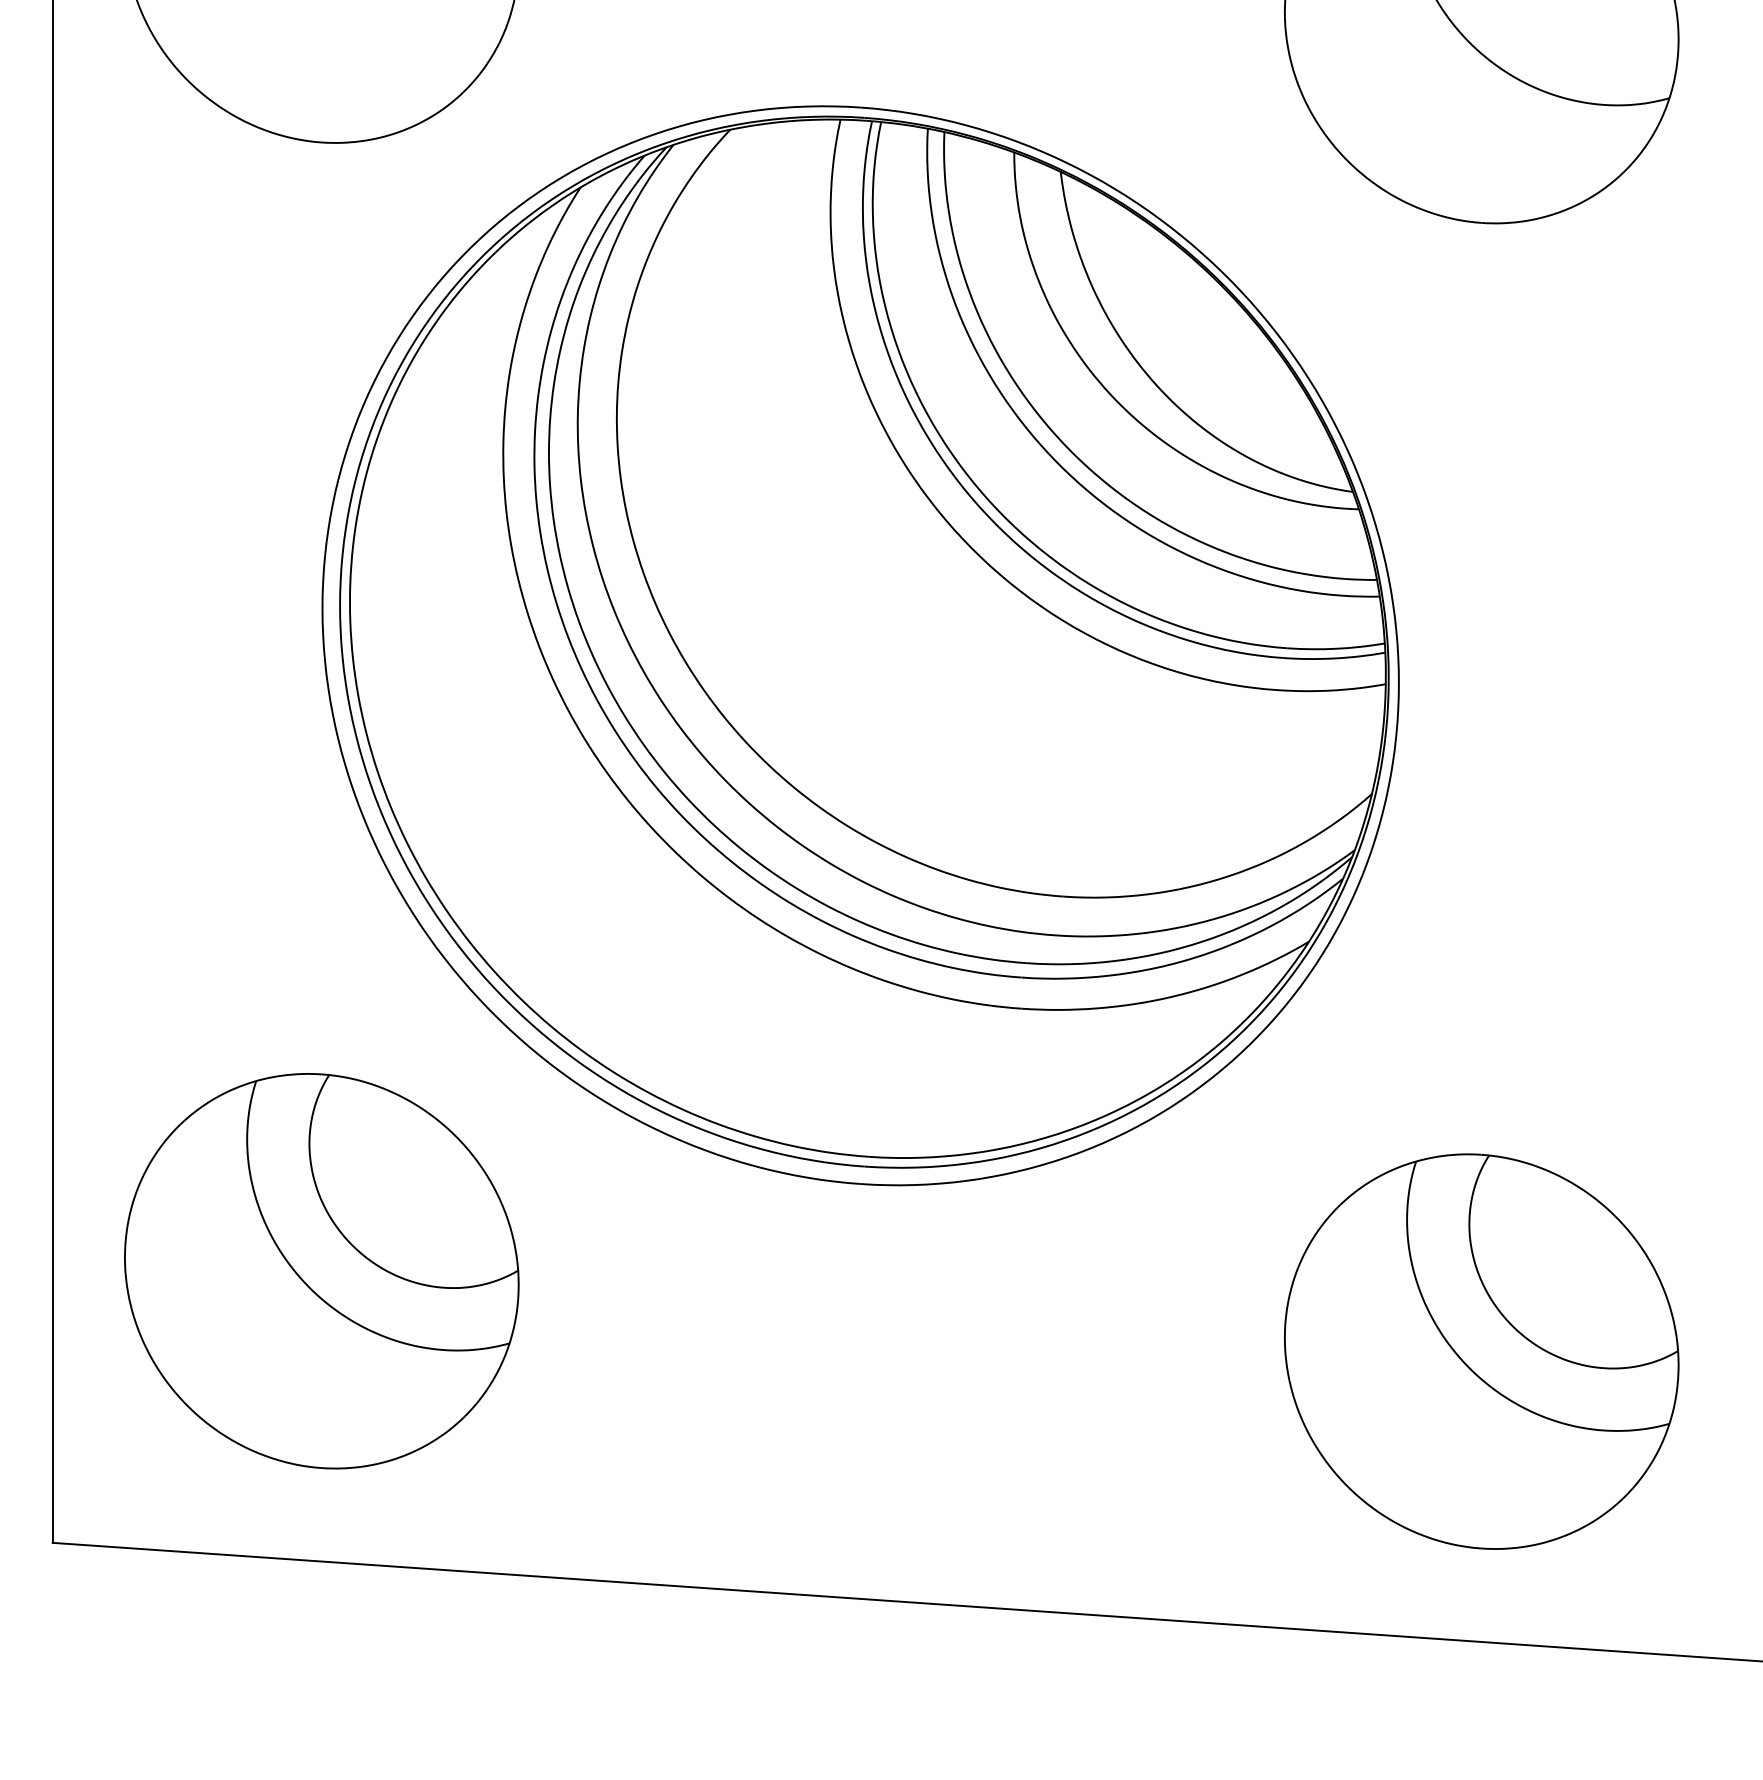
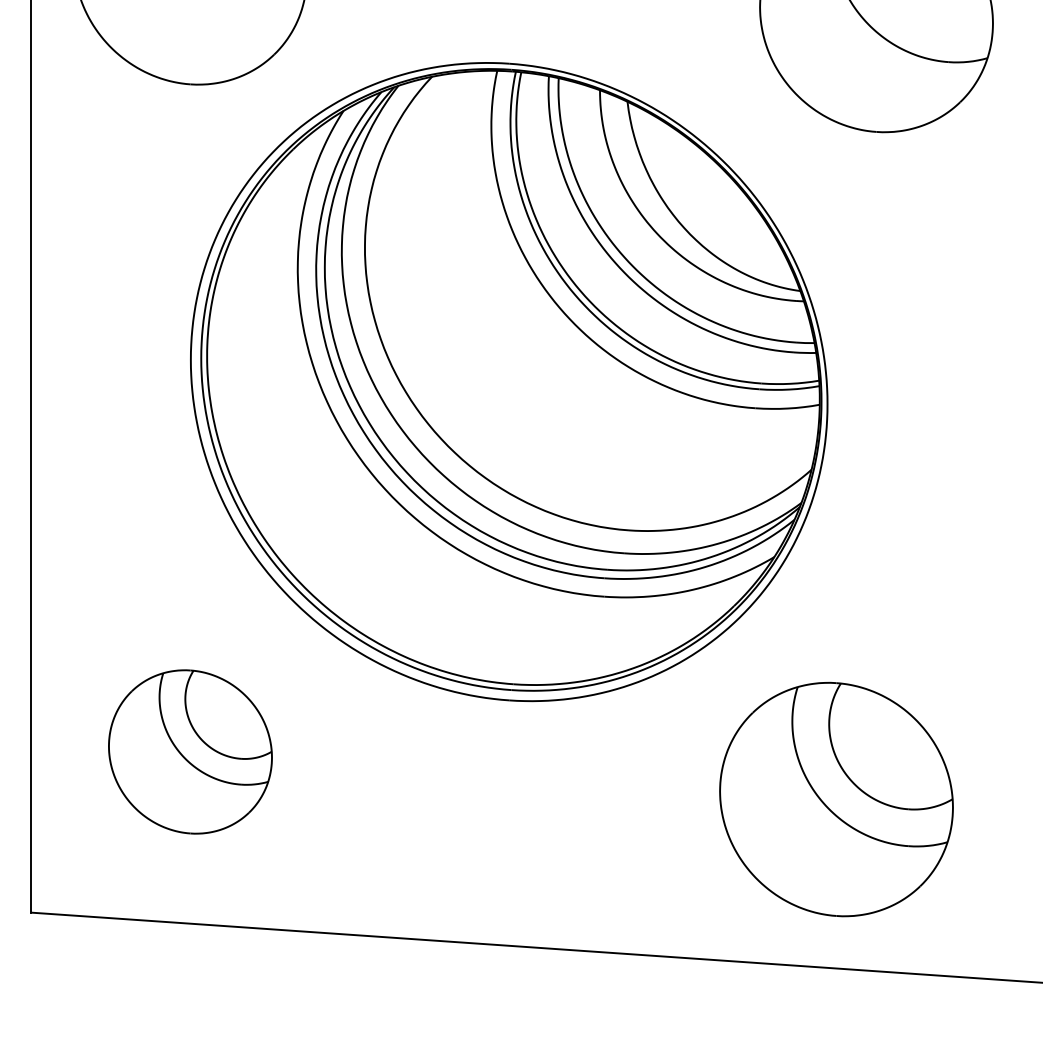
part: (321, 1270) -> (190, 751), size x0.7
part: (1481, 1351) -> (836, 799), moved

